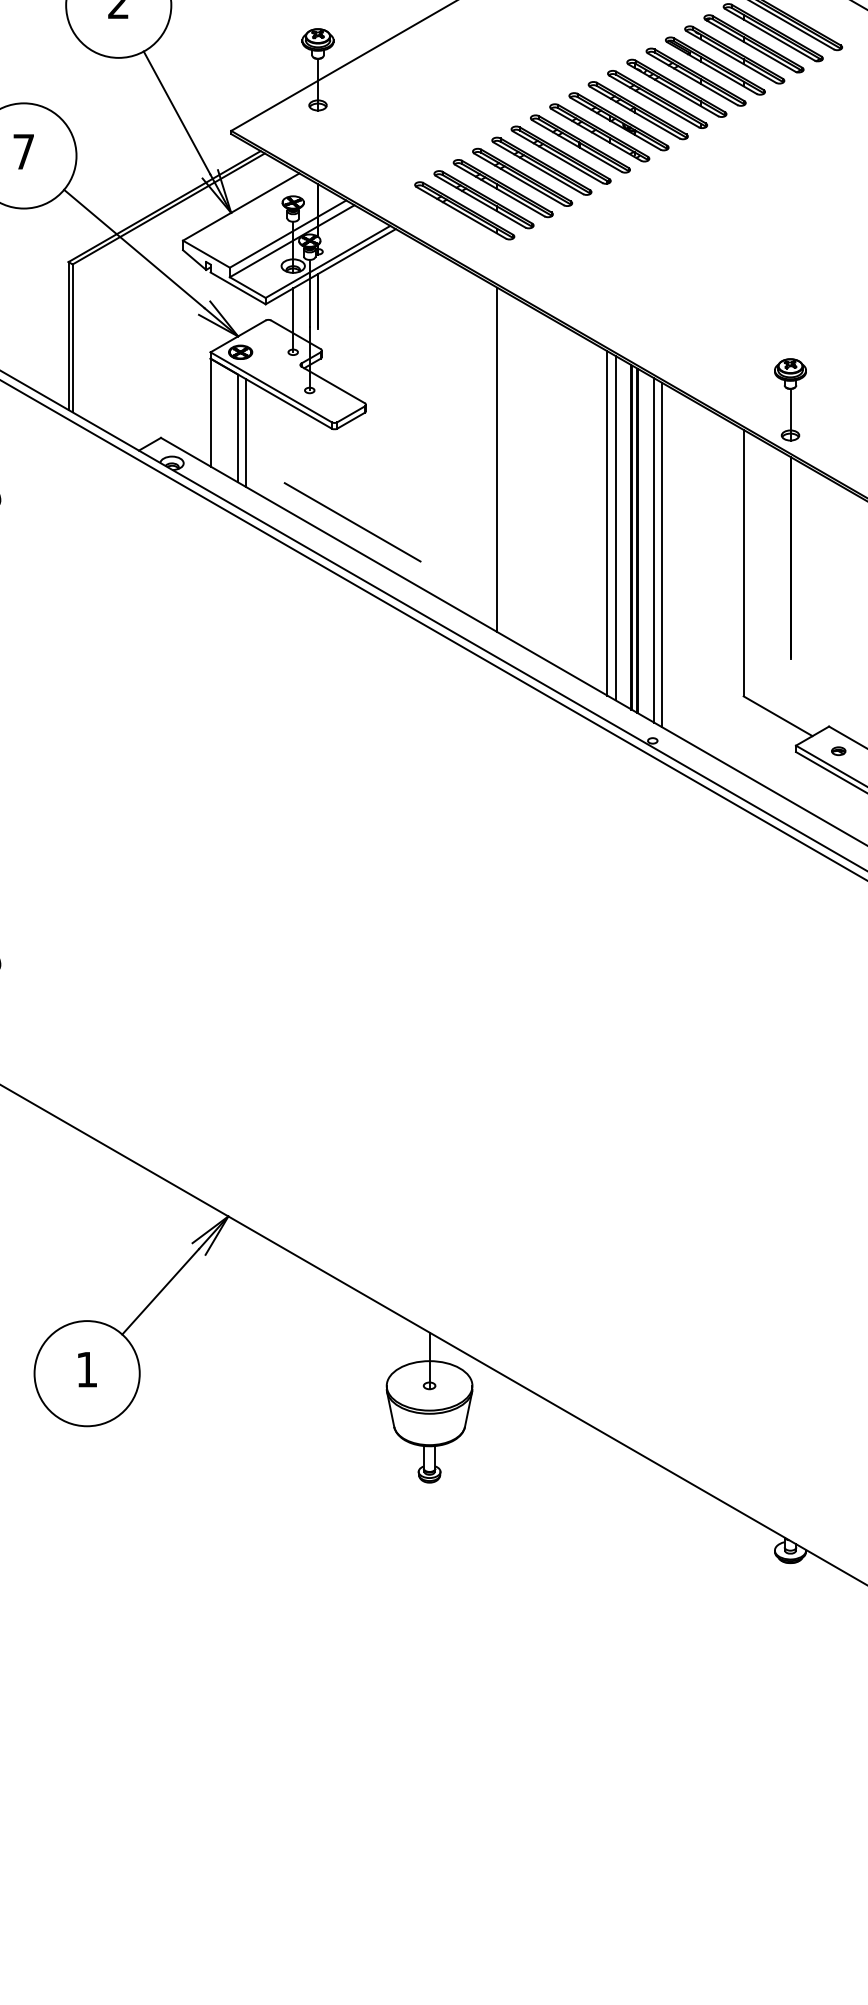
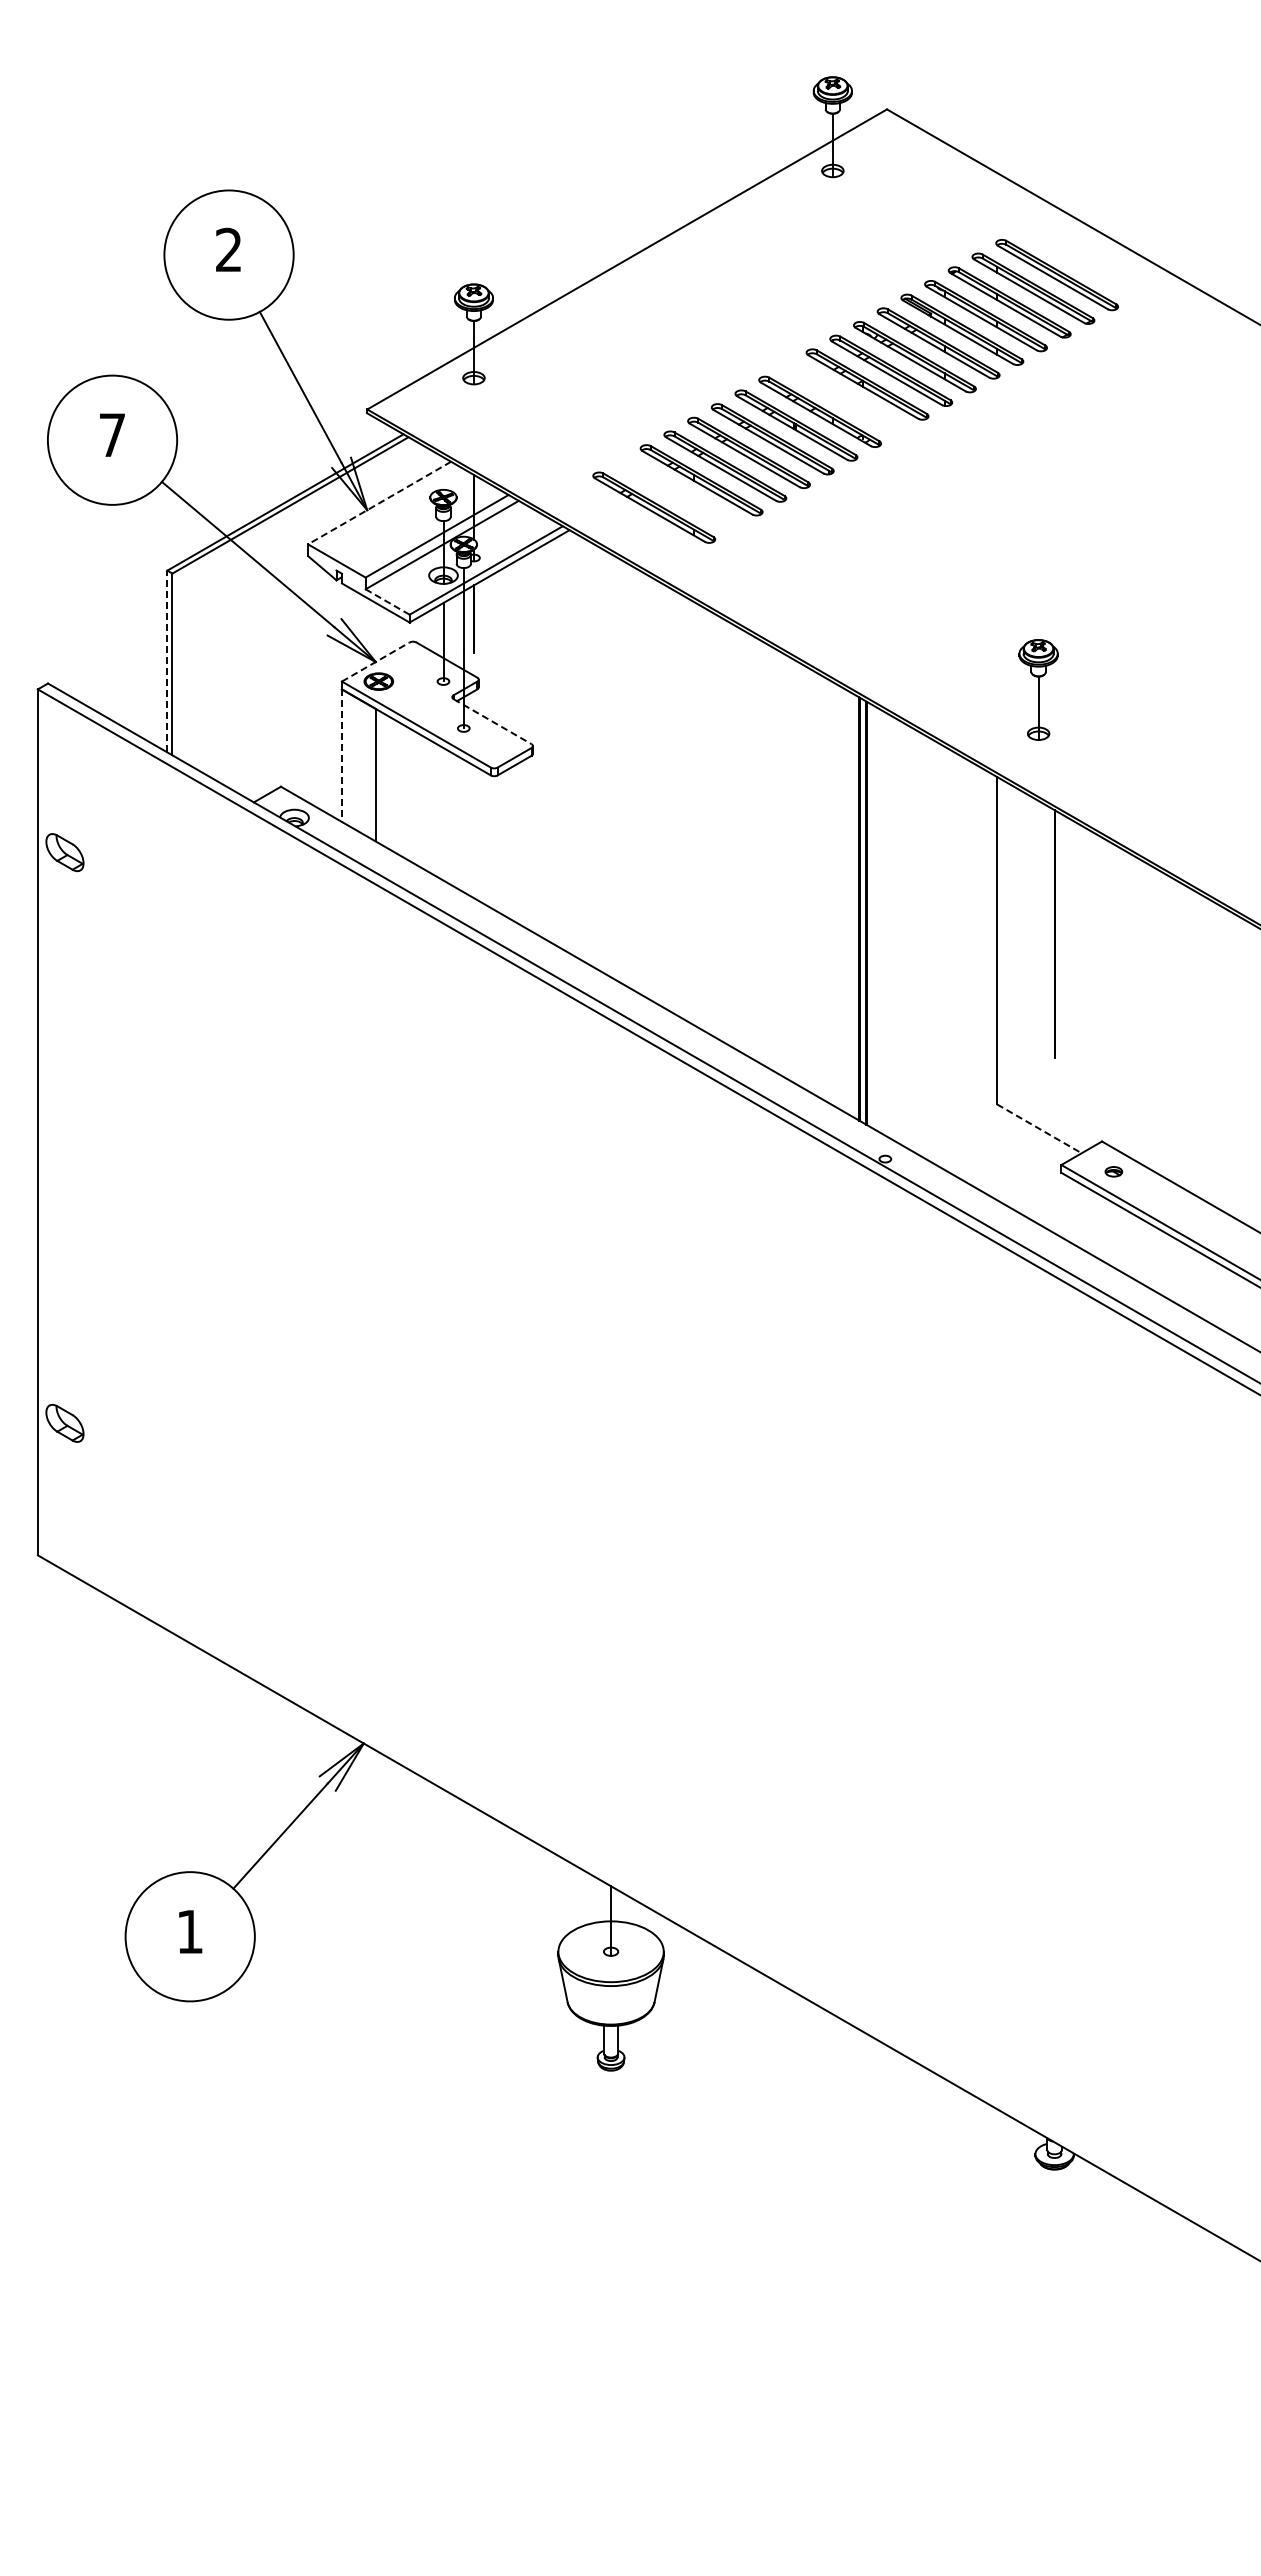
part: (618, 121) -> (843, 398), removed
part: (483, 200) -> (677, 494), removed
line: (241, 207) -> (379, 503), solid -> dashed
line: (247, 287) -> (387, 601), solid -> dashed
line: (68, 335) -> (167, 661), solid -> dashed
line: (238, 335) -> (376, 661), solid -> dashed
line: (333, 384) -> (492, 721), solid -> dashed
part: (790, 399) -> (1038, 689), moved
line: (210, 413) -> (341, 756), solid -> dashed
line: (246, 432) -> (386, 780), removed
line: (496, 459) -> (693, 813), removed
line: (352, 522) -> (516, 890), removed
line: (607, 523) -> (829, 891), removed
line: (615, 528) -> (839, 897), removed
line: (653, 549) -> (886, 924), removed
line: (662, 554) -> (897, 930), removed
line: (778, 715) -> (1039, 1128), solid -> dashed

